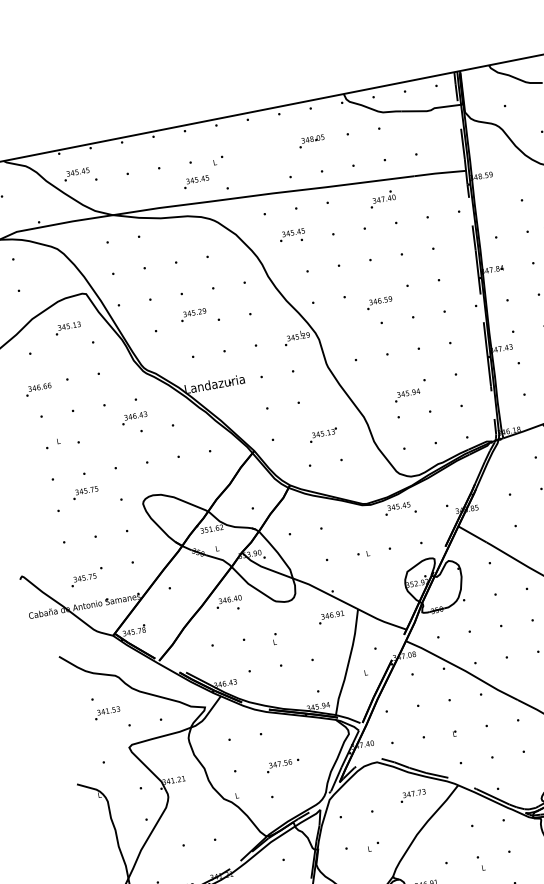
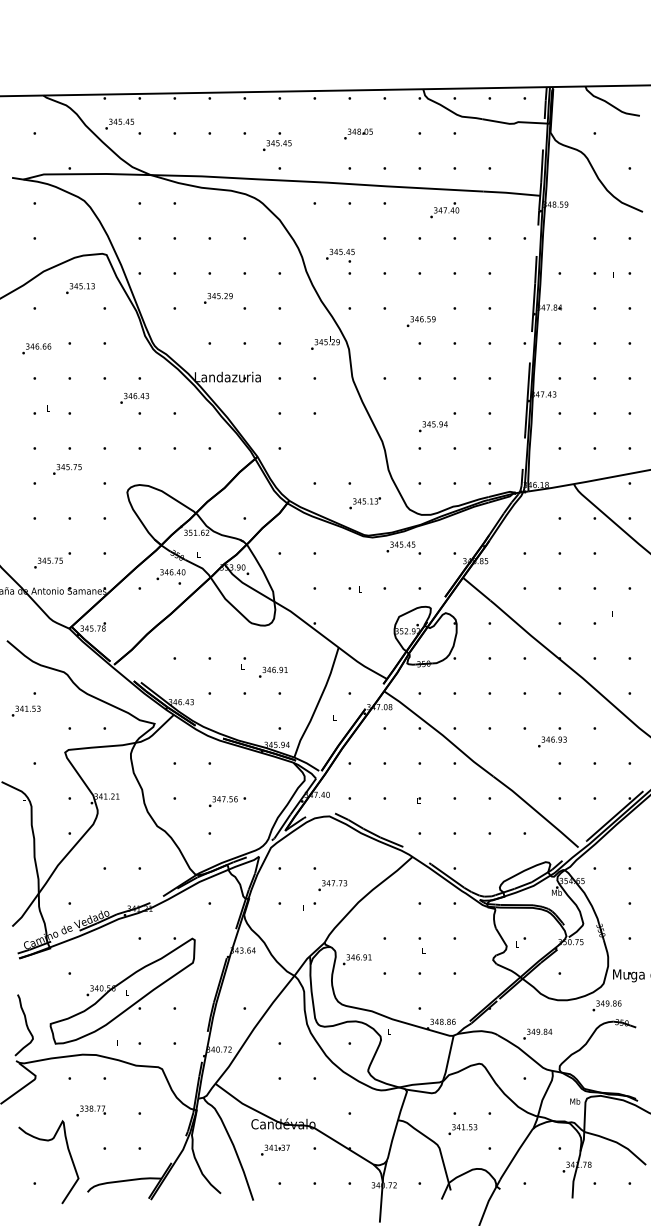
text: (311, 140) -> (358, 133), moved
text: (196, 181) -> (277, 145), moved
text: (292, 236) -> (340, 255), moved
text: (323, 435) -> (365, 503), moved
text: (228, 603) -> (170, 576), moved
text: (331, 616) -> (273, 671), moved
text: (106, 712) -> (25, 710), moved
text: (412, 795) -> (332, 885), moved

